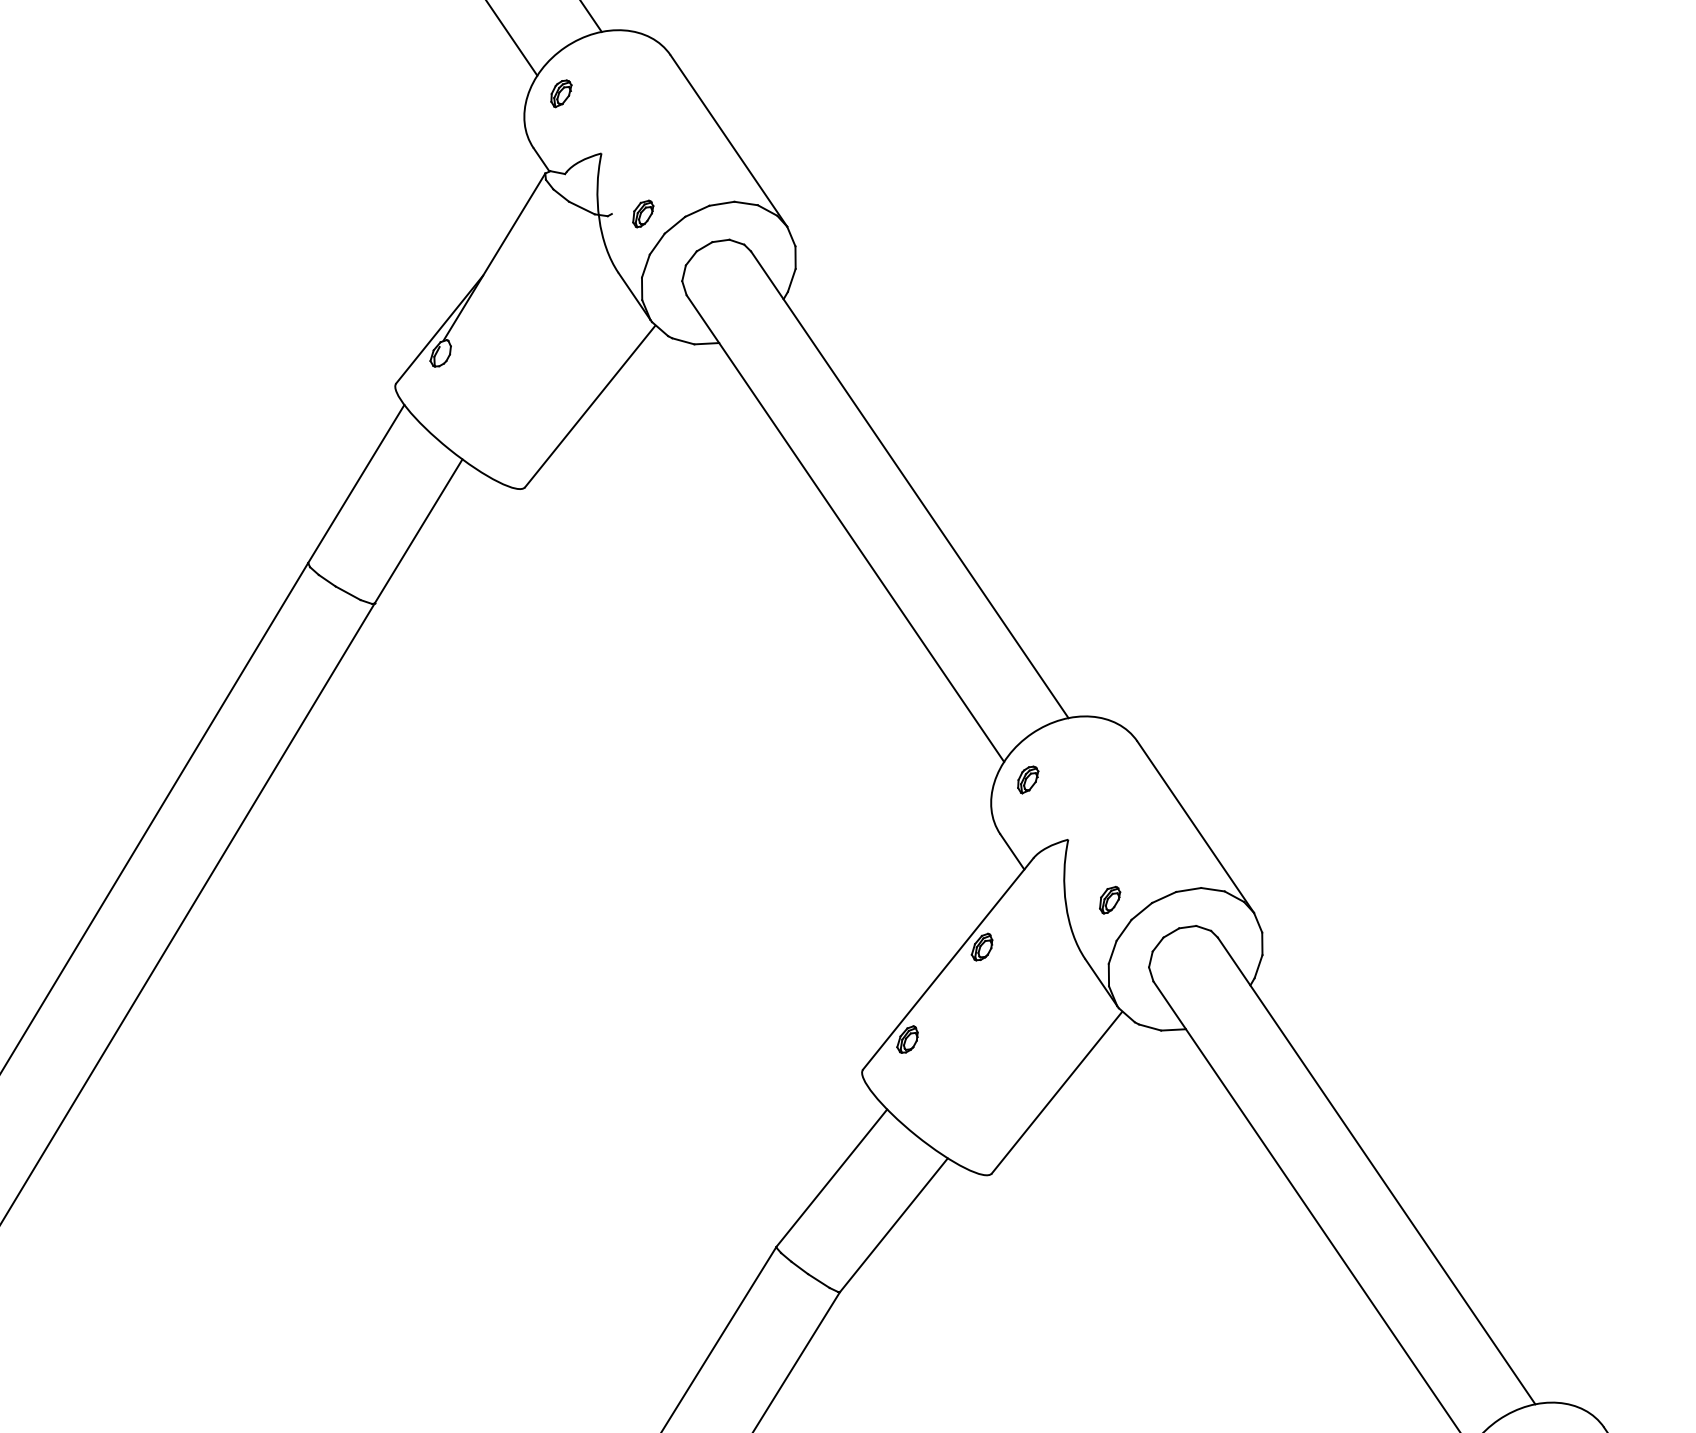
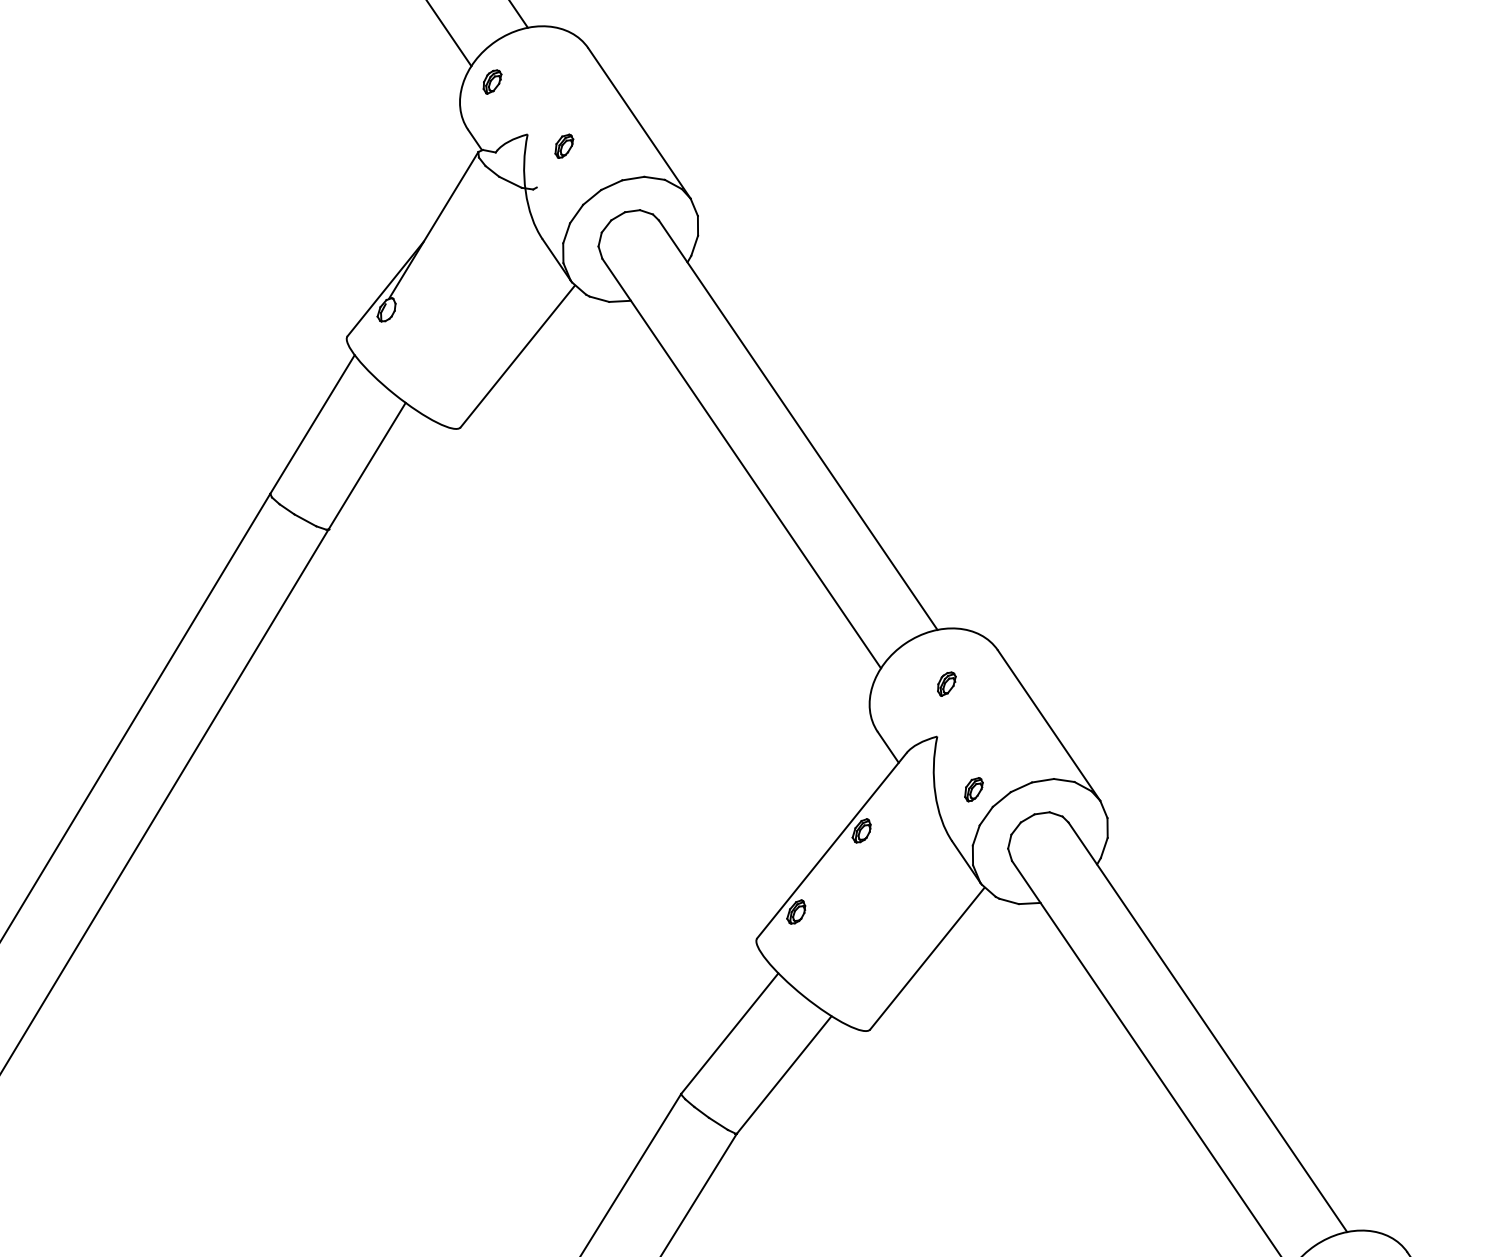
part: (643, 213) -> (564, 145), moved
part: (1028, 779) -> (947, 683), moved

